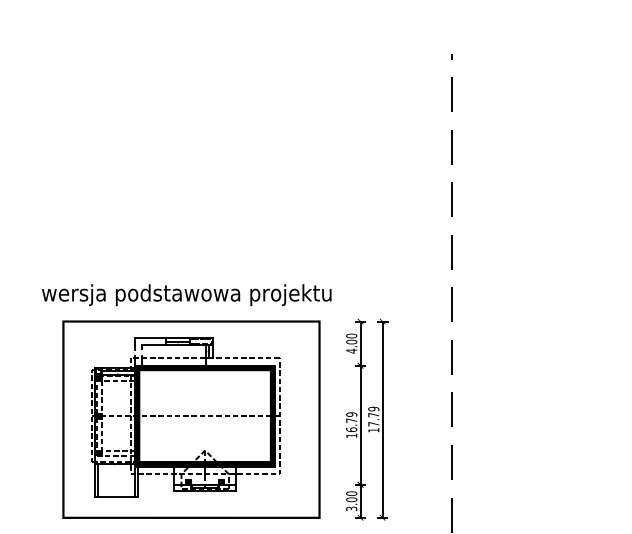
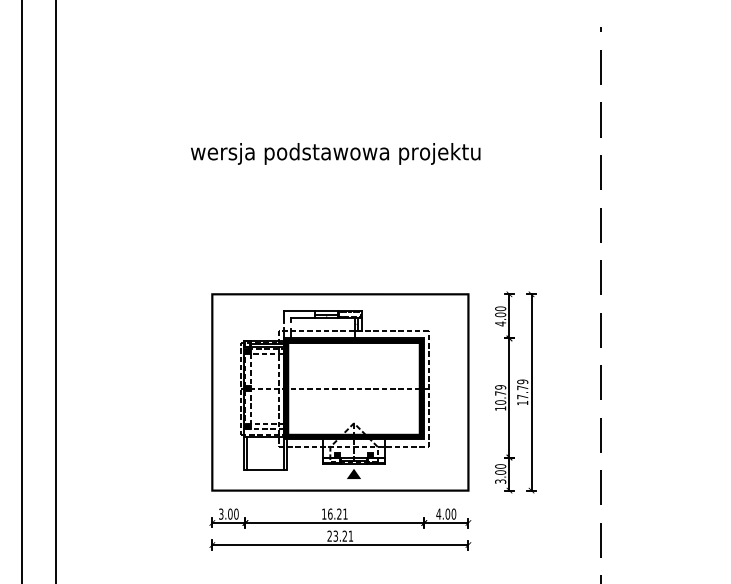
text: (186, 294) -> (335, 153), moved
text: (351, 429) -> (500, 402), 16.79 -> 10.79
fill: (204, 500) -> (353, 473), added

